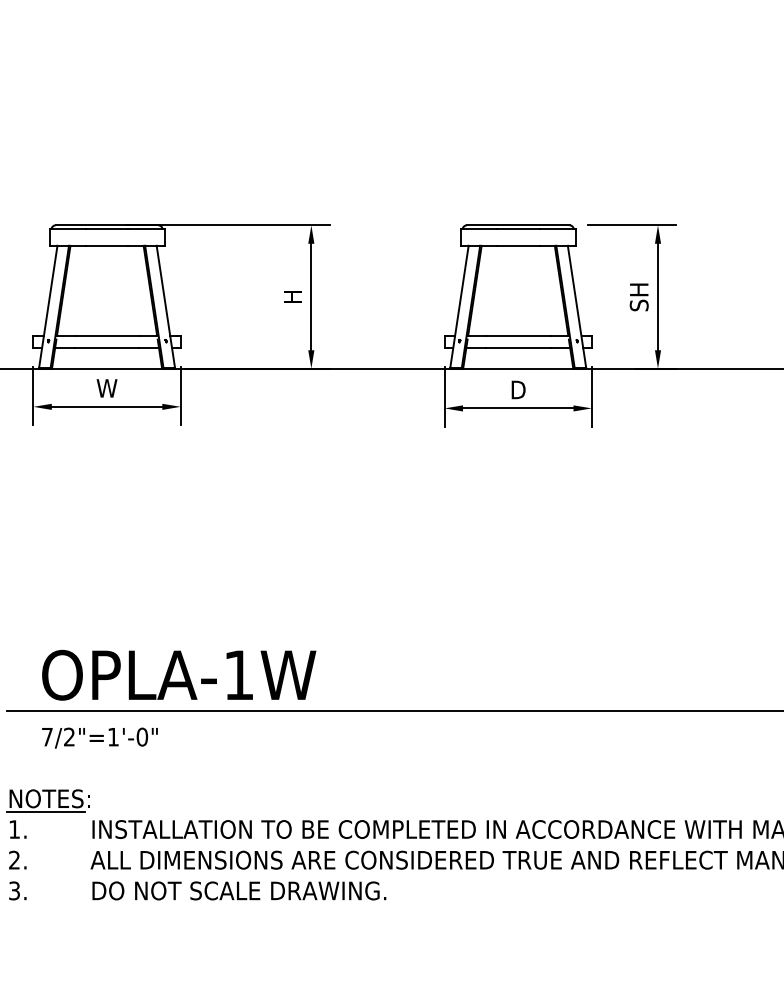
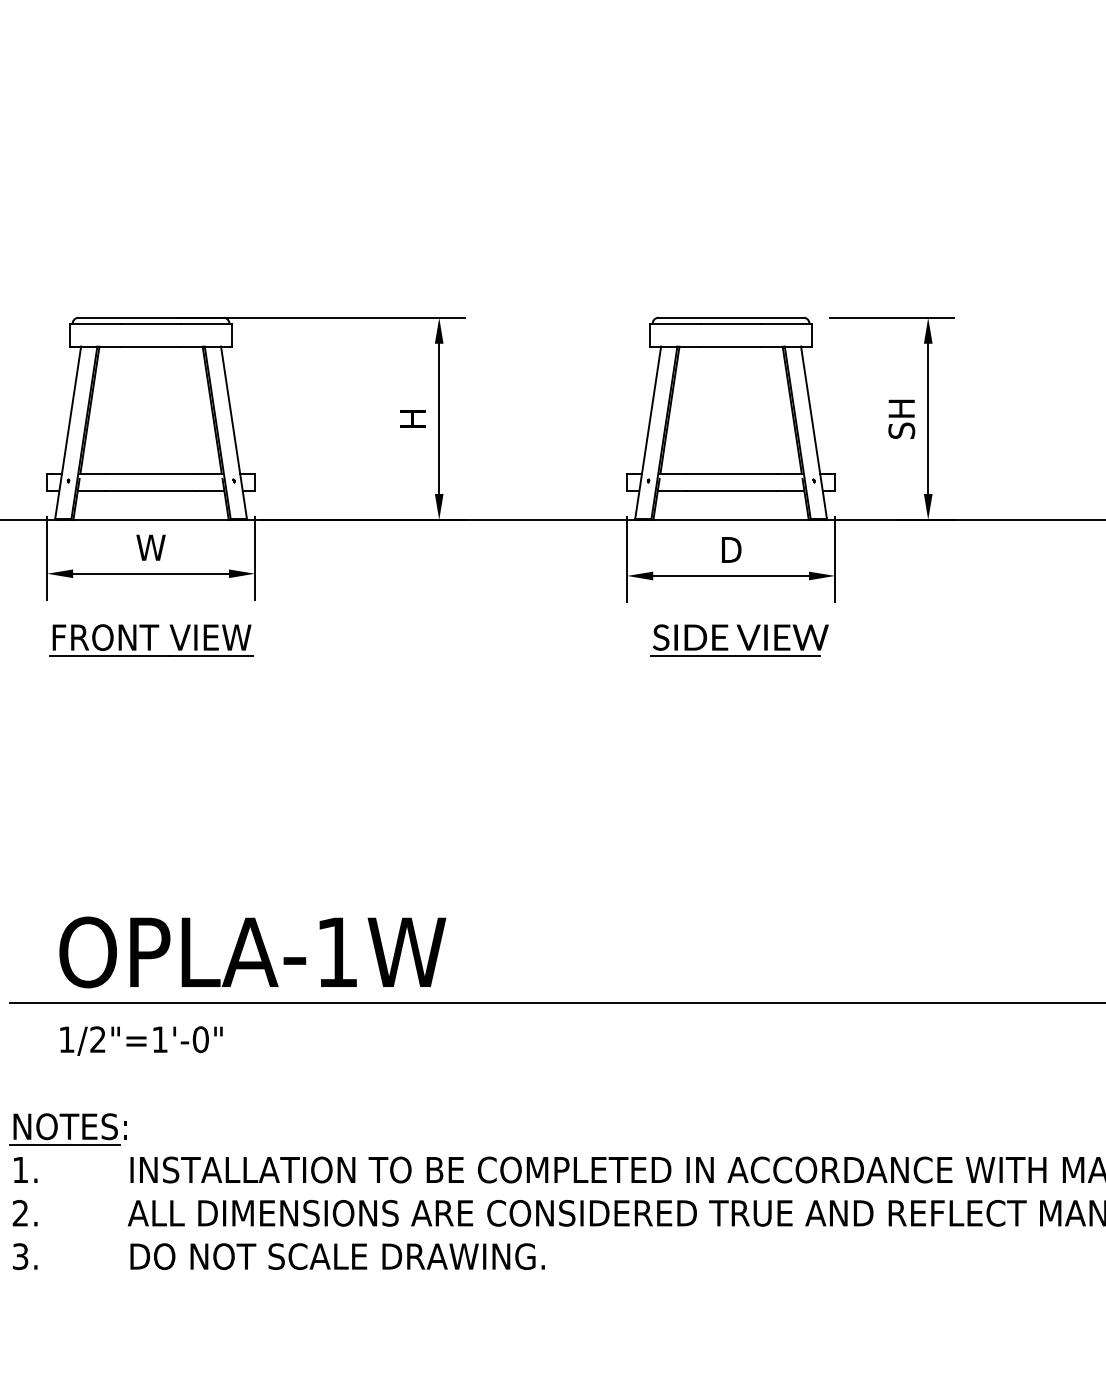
part: (107, 454) -> (151, 640), added
part: (524, 454) -> (739, 640), added
text: (47, 737) -> (66, 1039), 7/2"=1'-0" -> 1/2"=1'-0"

